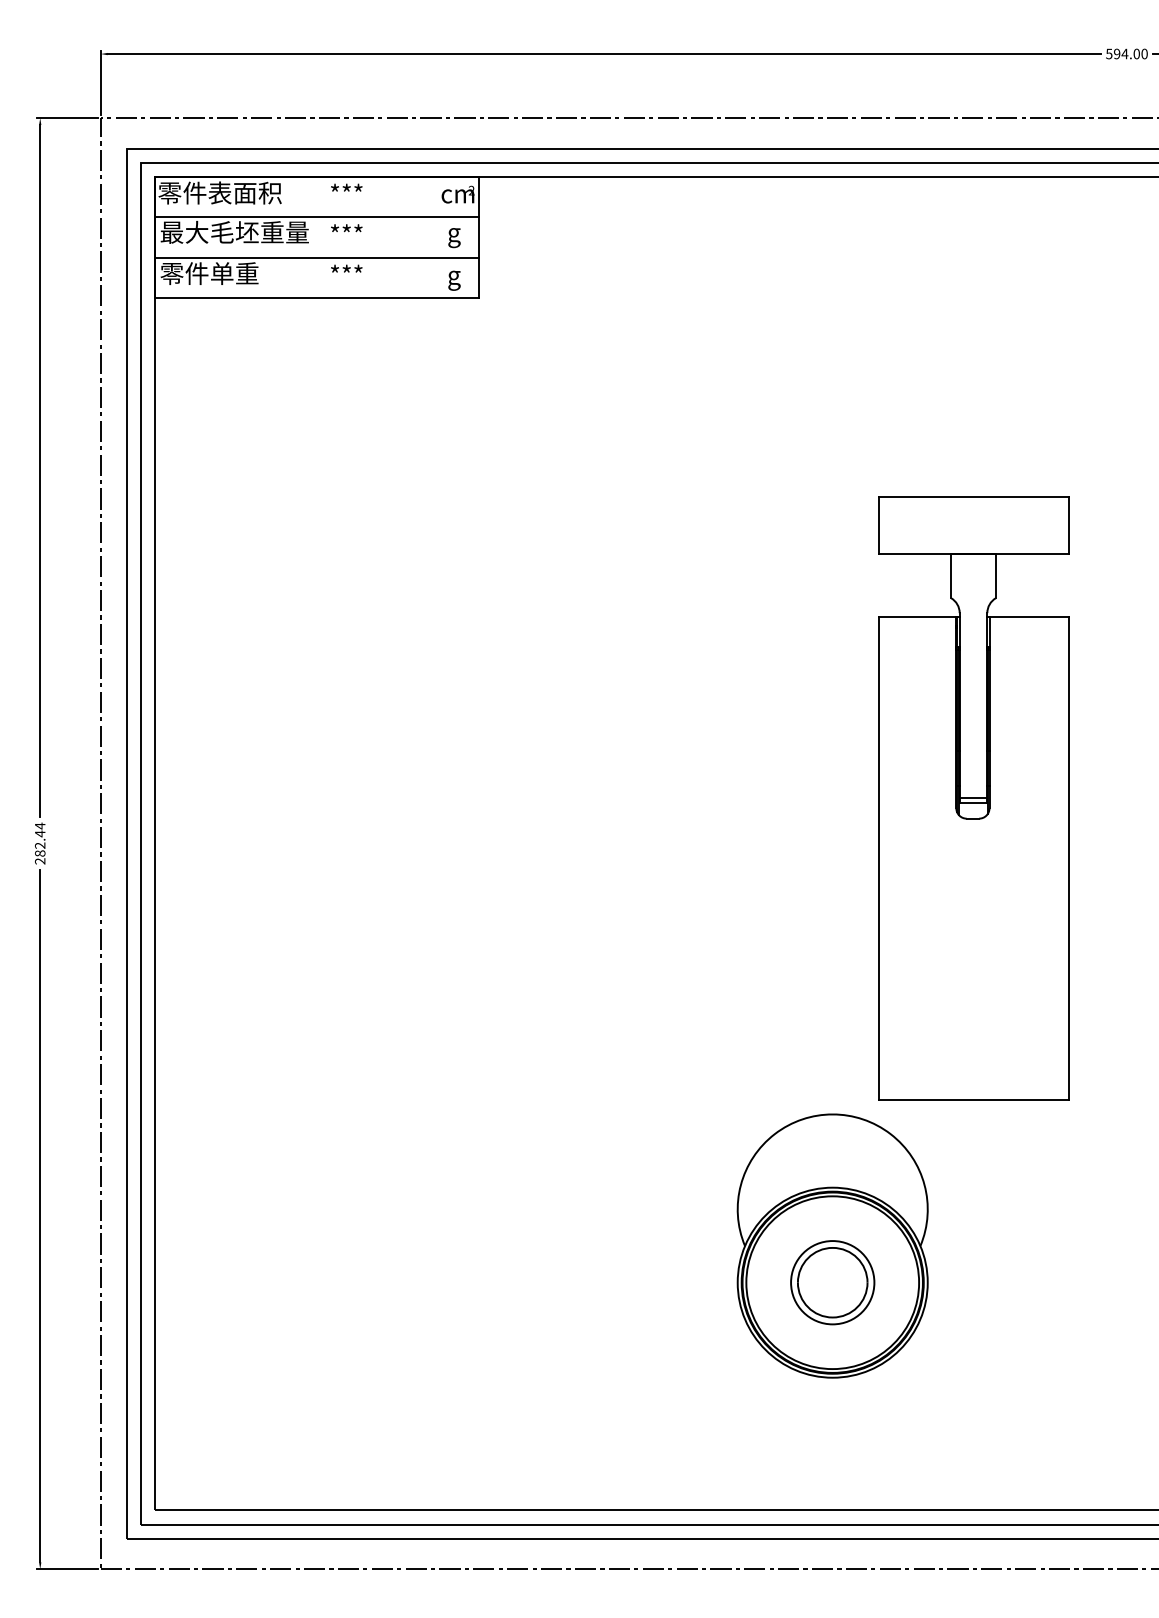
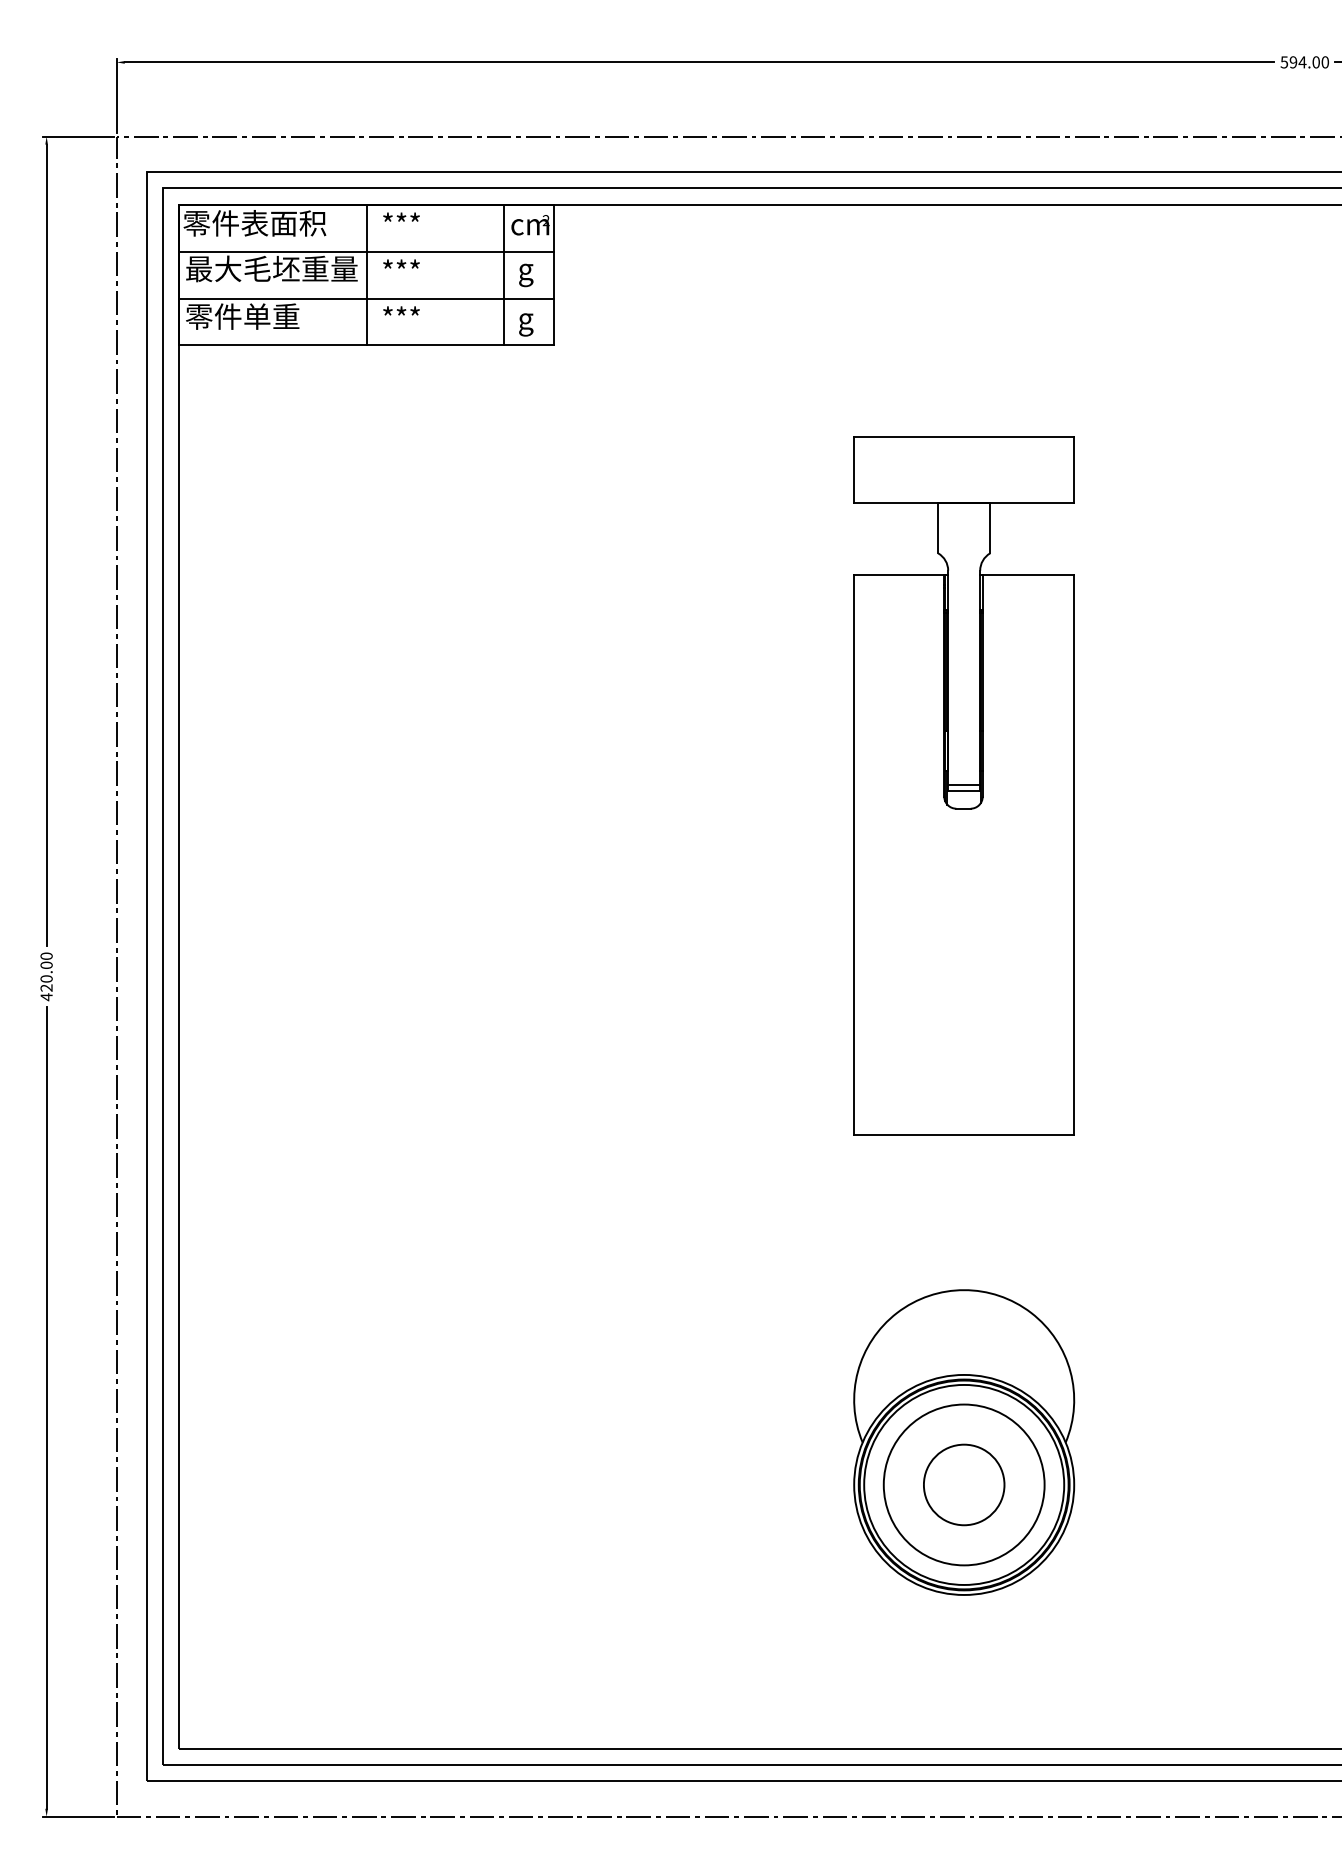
line: (317, 237) -> (367, 274), added
line: (434, 237) -> (503, 274), added
part: (972, 798) -> (963, 785), moved
text: (40, 843) -> (46, 976), 282.44 -> 420.00
circle: (832, 1282) -> (963, 1484), size x1.67

